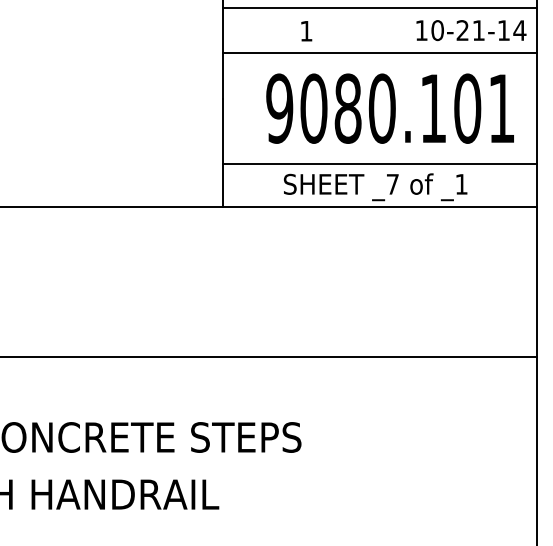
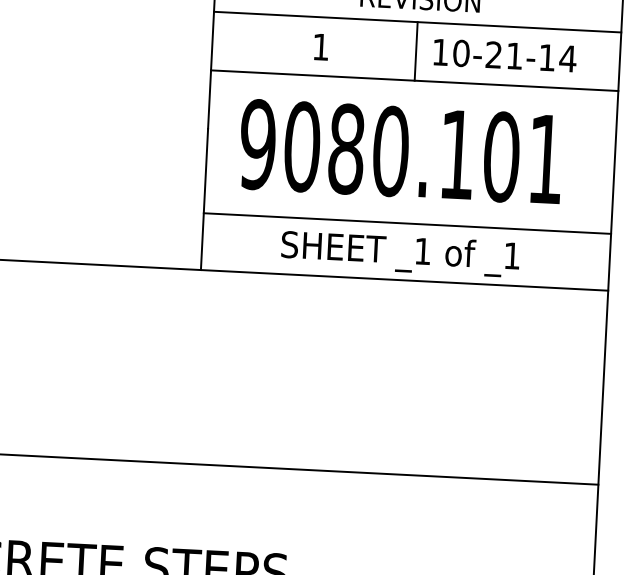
line: (379, 30) -> (415, 51), added
text: (471, 30) -> (505, 55), moved
text: (389, 108) -> (400, 151), moved
text: (392, 184) -> (422, 251), _7 -> _1

